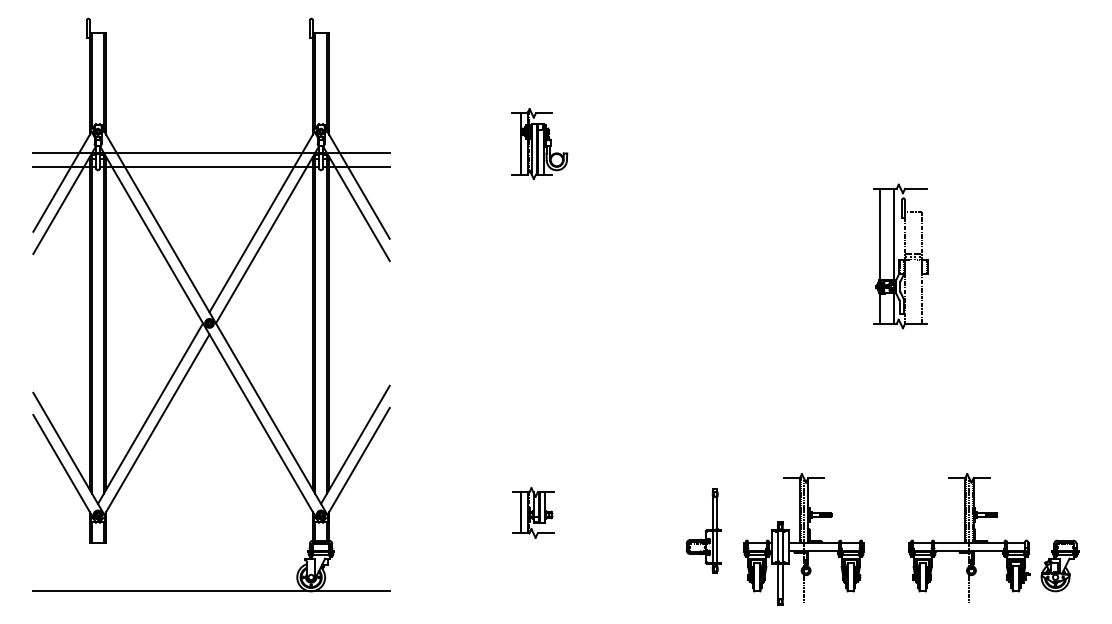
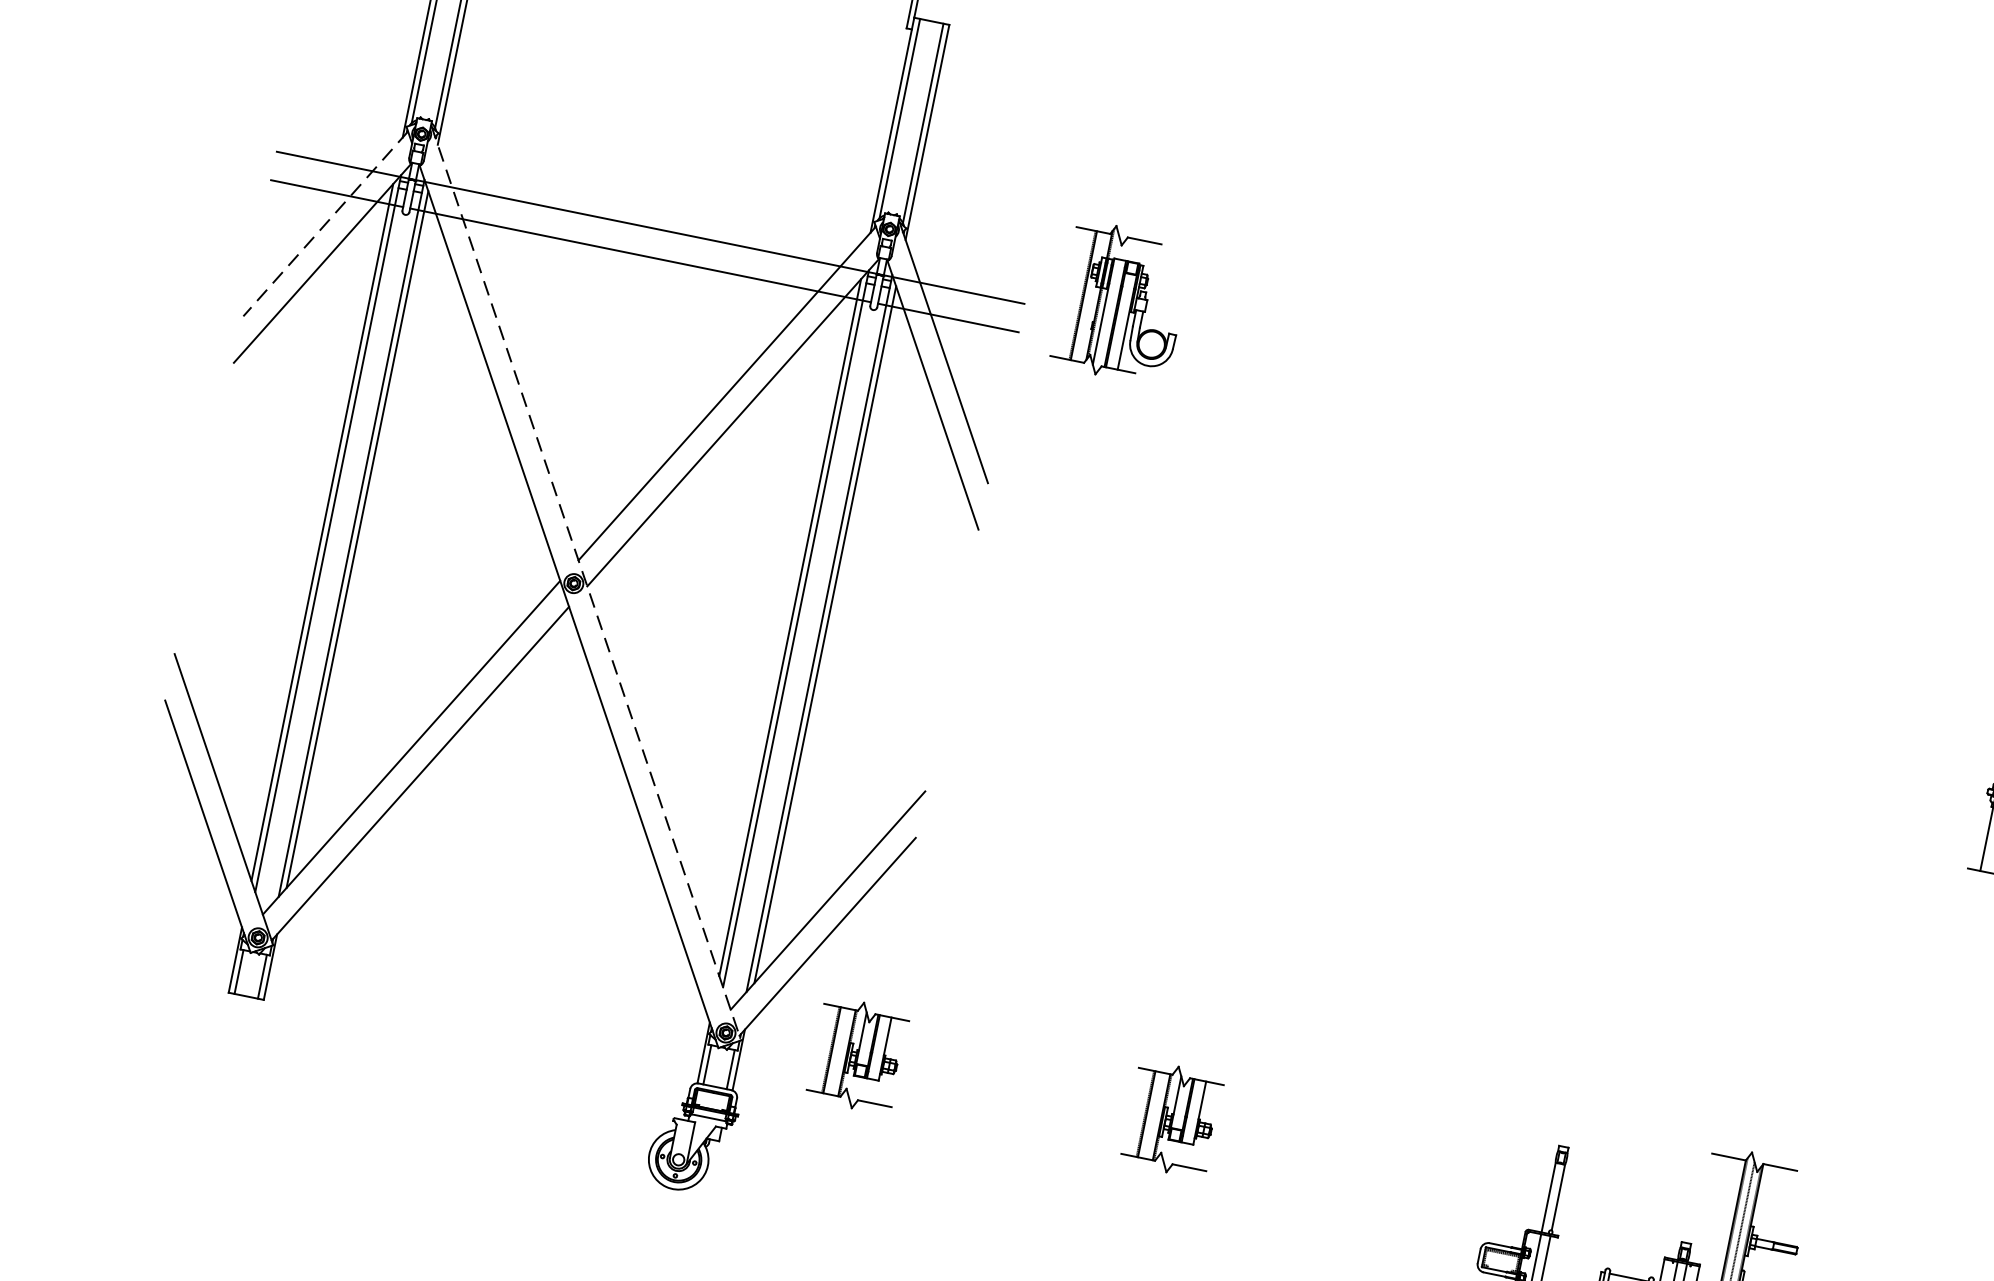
part: (539, 143) -> (1122, 302), moved
line: (62, 181) -> (325, 223), solid -> dashed
line: (215, 321) -> (587, 582), solid -> dashed
part: (383, 512) -> (858, 1054), added
line: (211, 591) -> (463, 1146), removed

